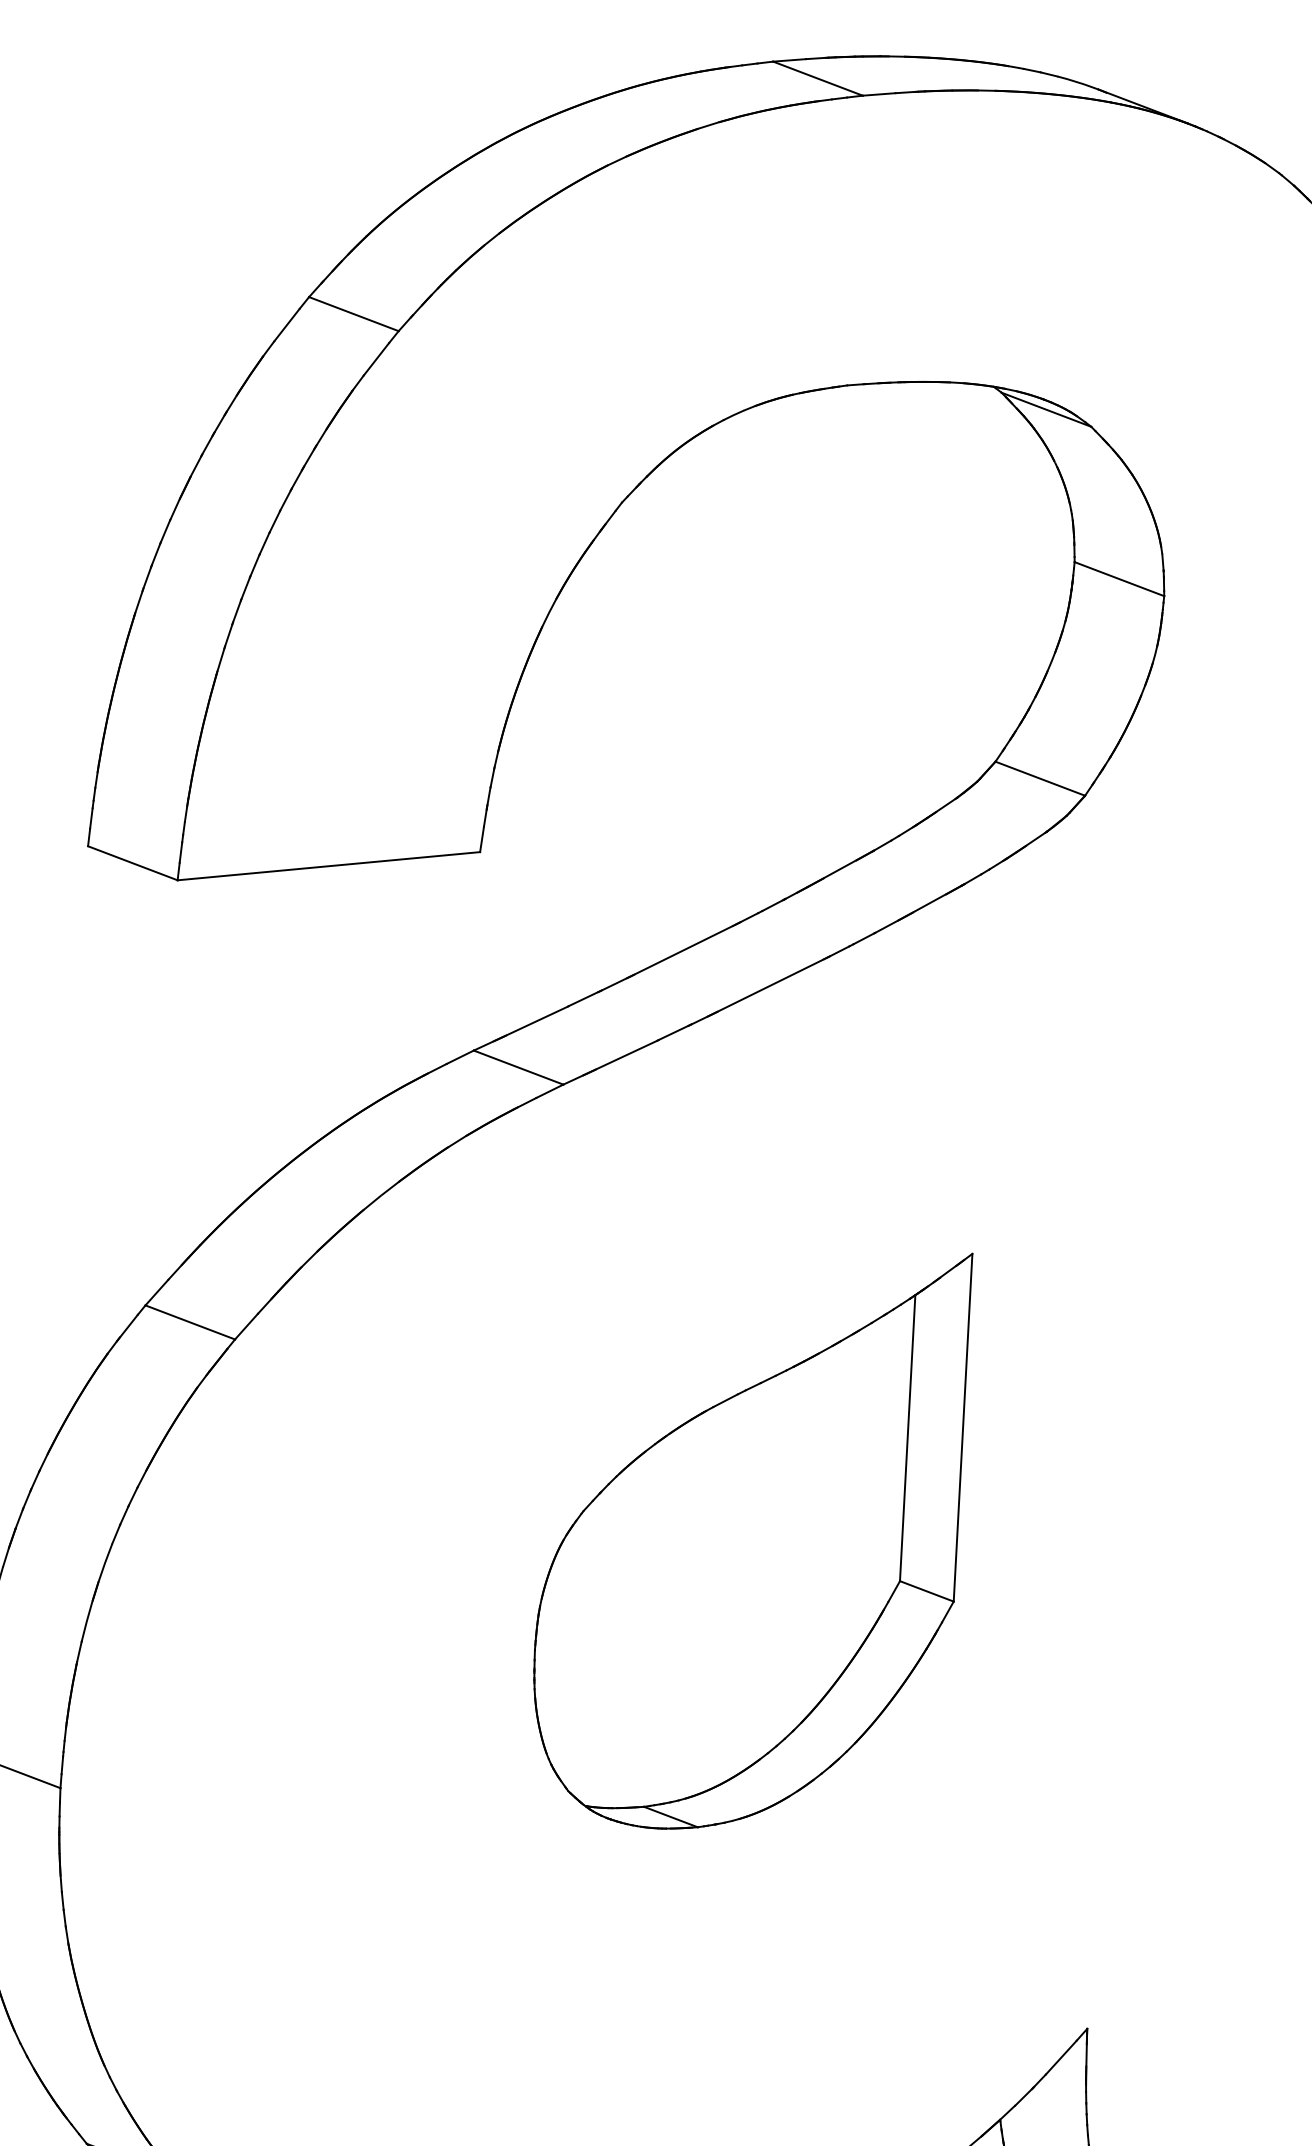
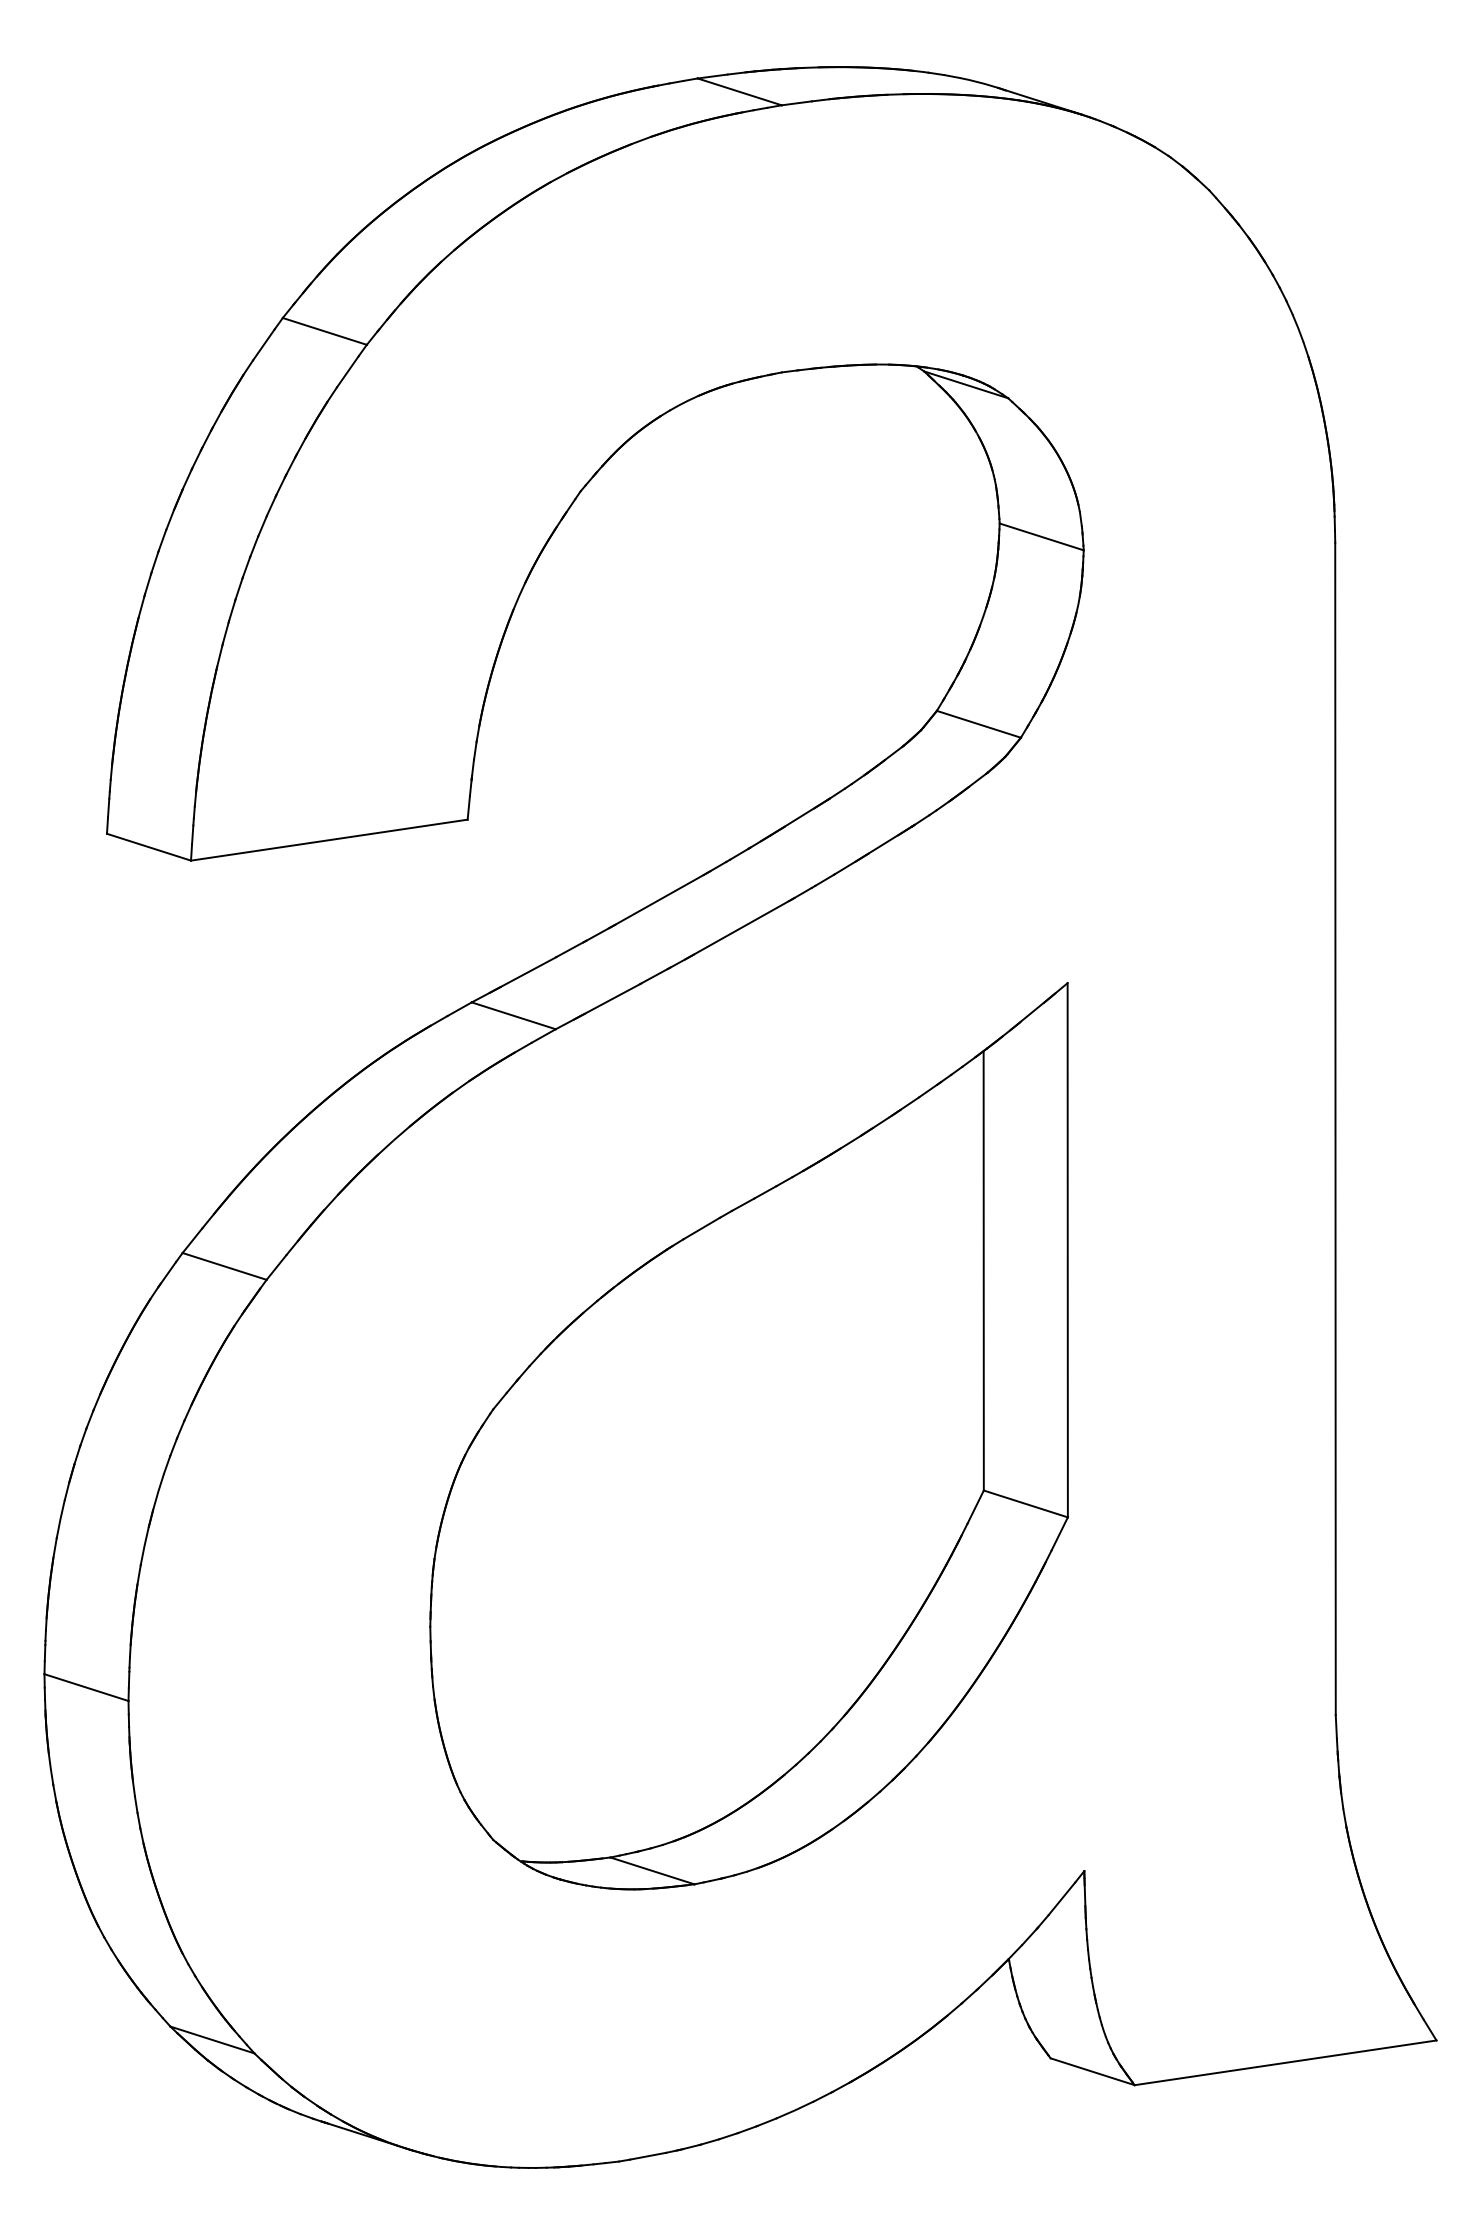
part: (748, 1537) -> (748, 1436), size x1.67

